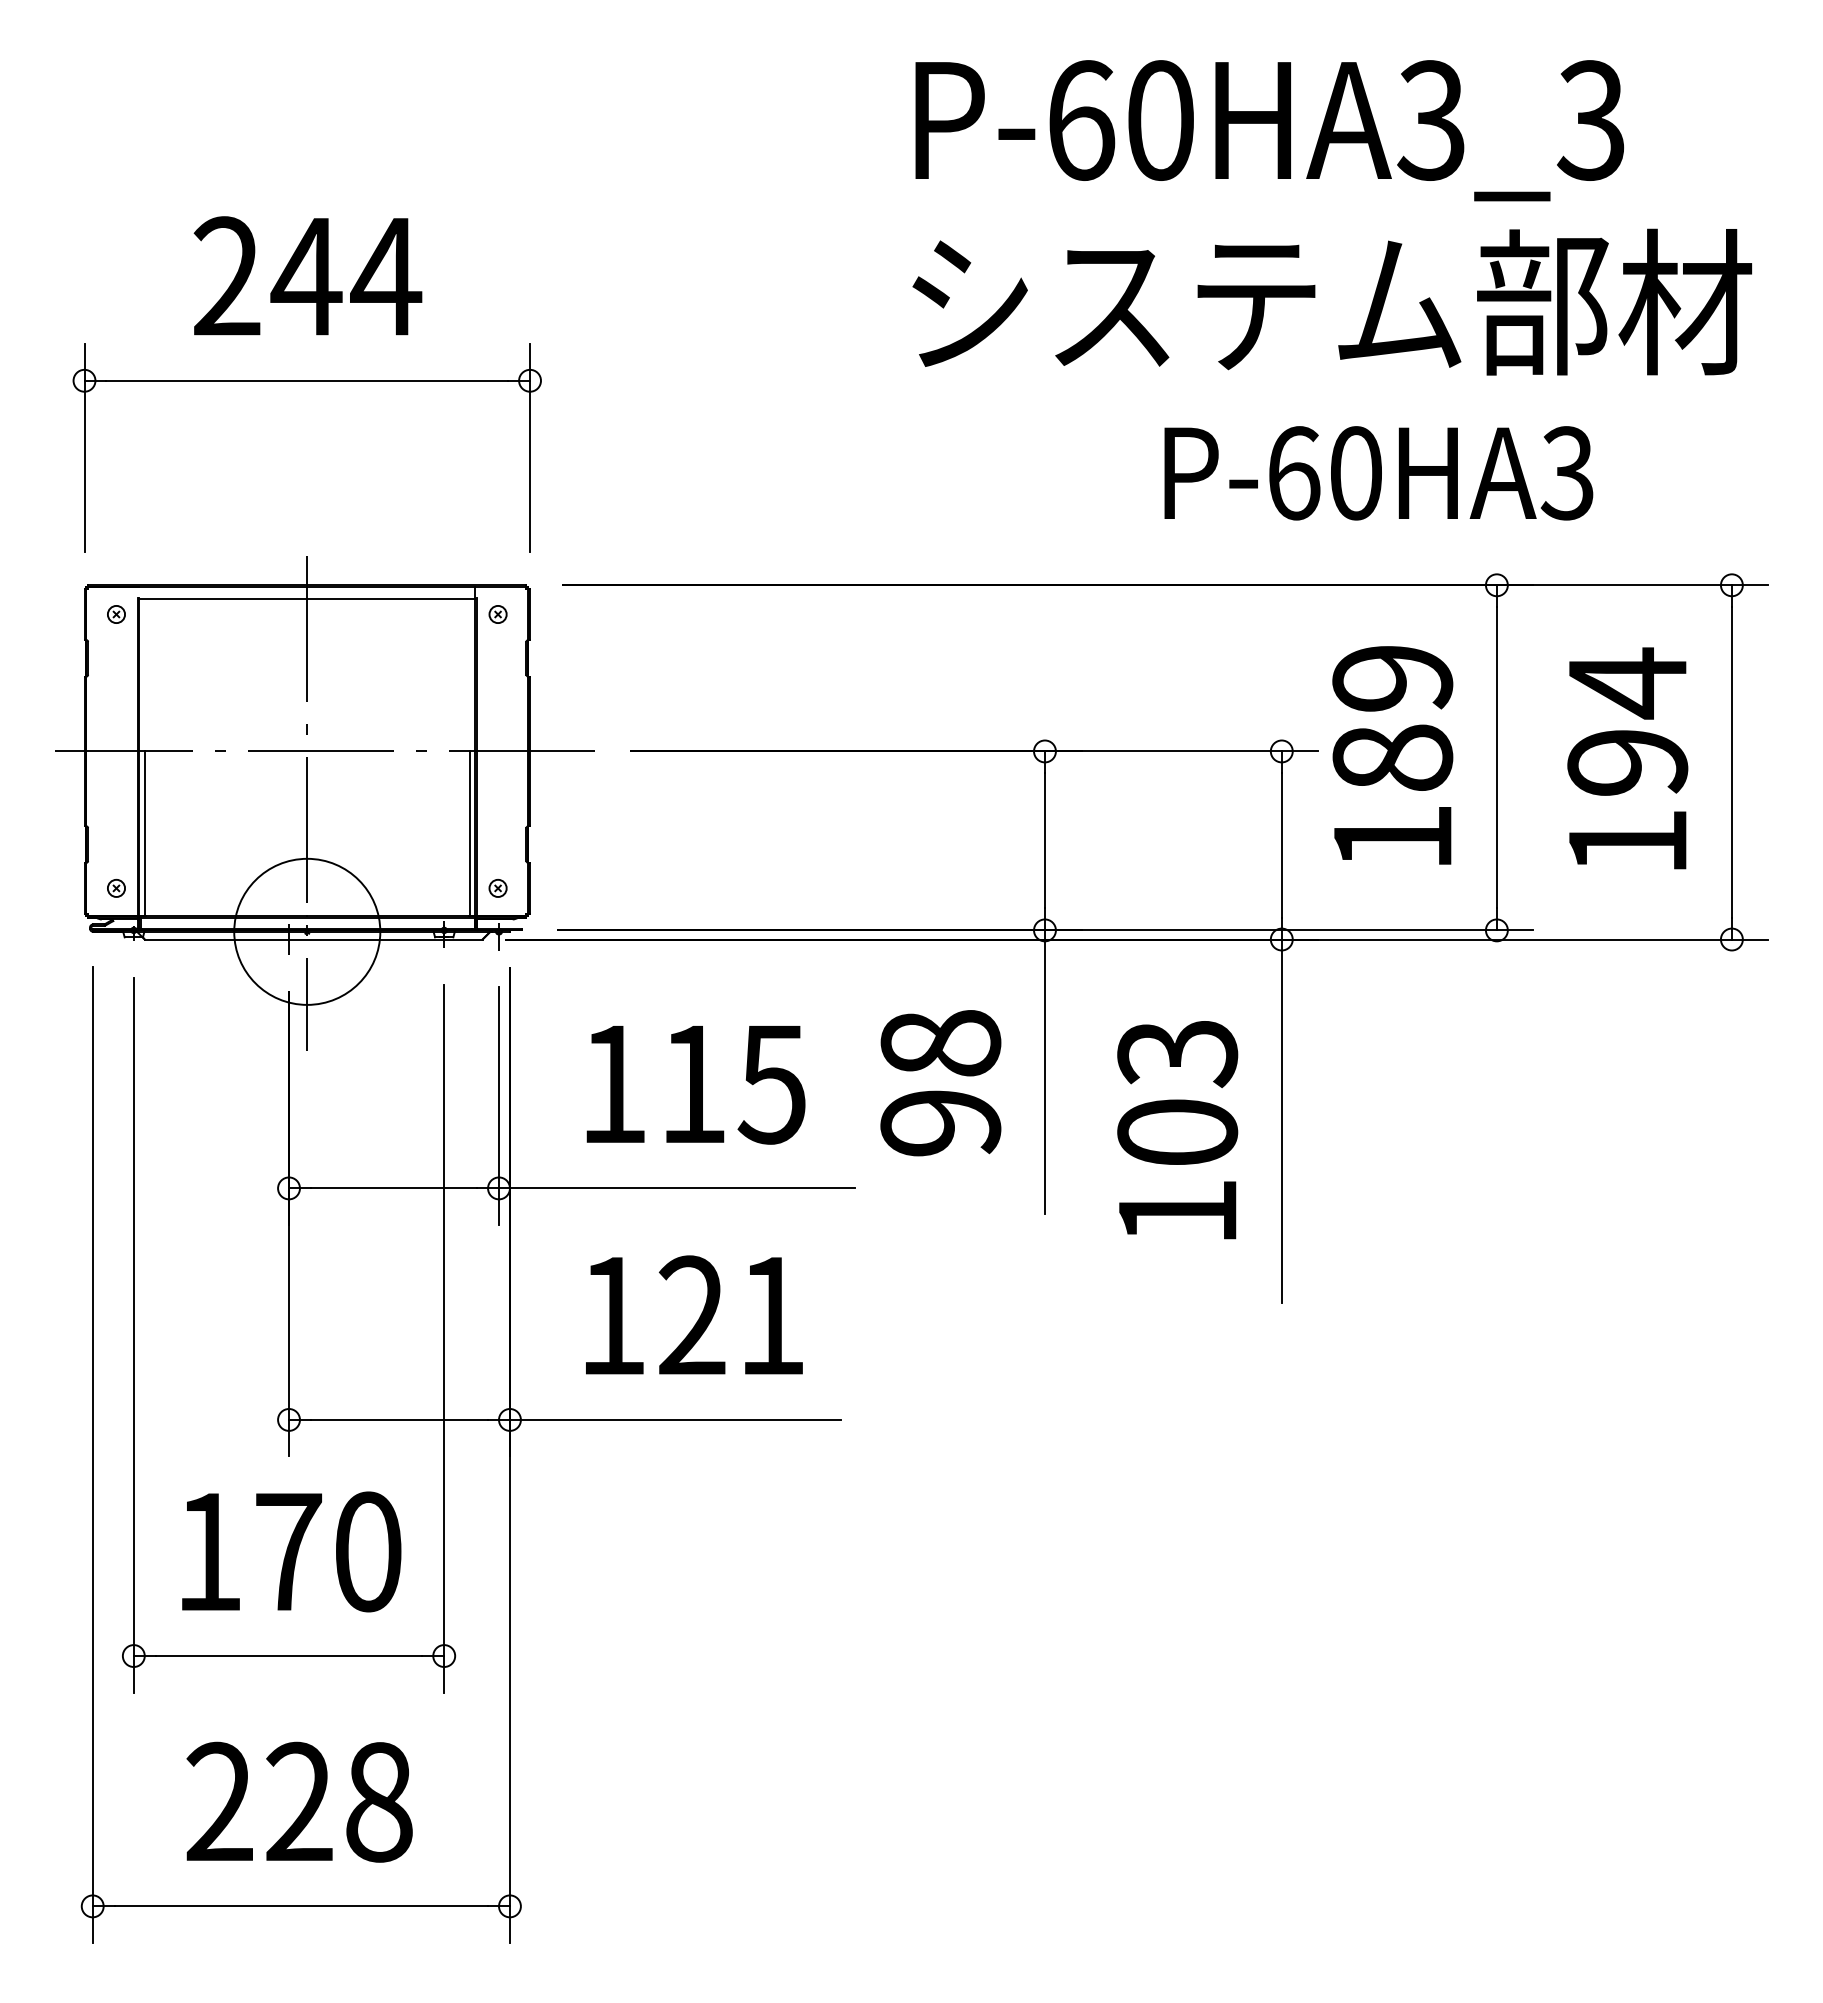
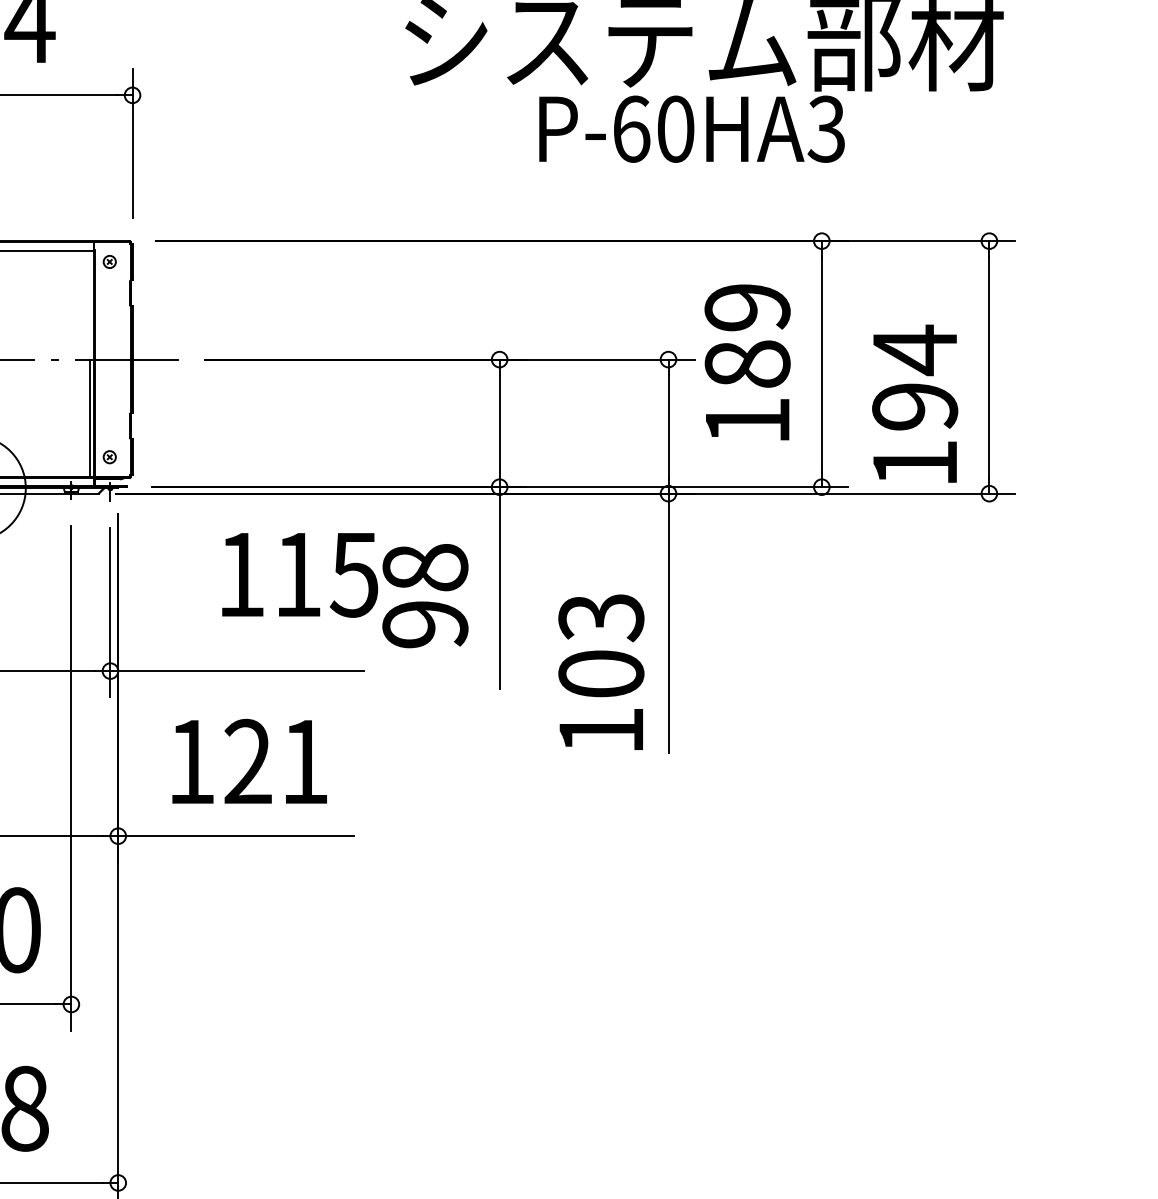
text: (1378, 473) -> (691, 129), moved
text: (1627, 758) -> (914, 403), moved
text: (695, 1085) -> (299, 575), moved
text: (1177, 1130) -> (601, 672), moved

